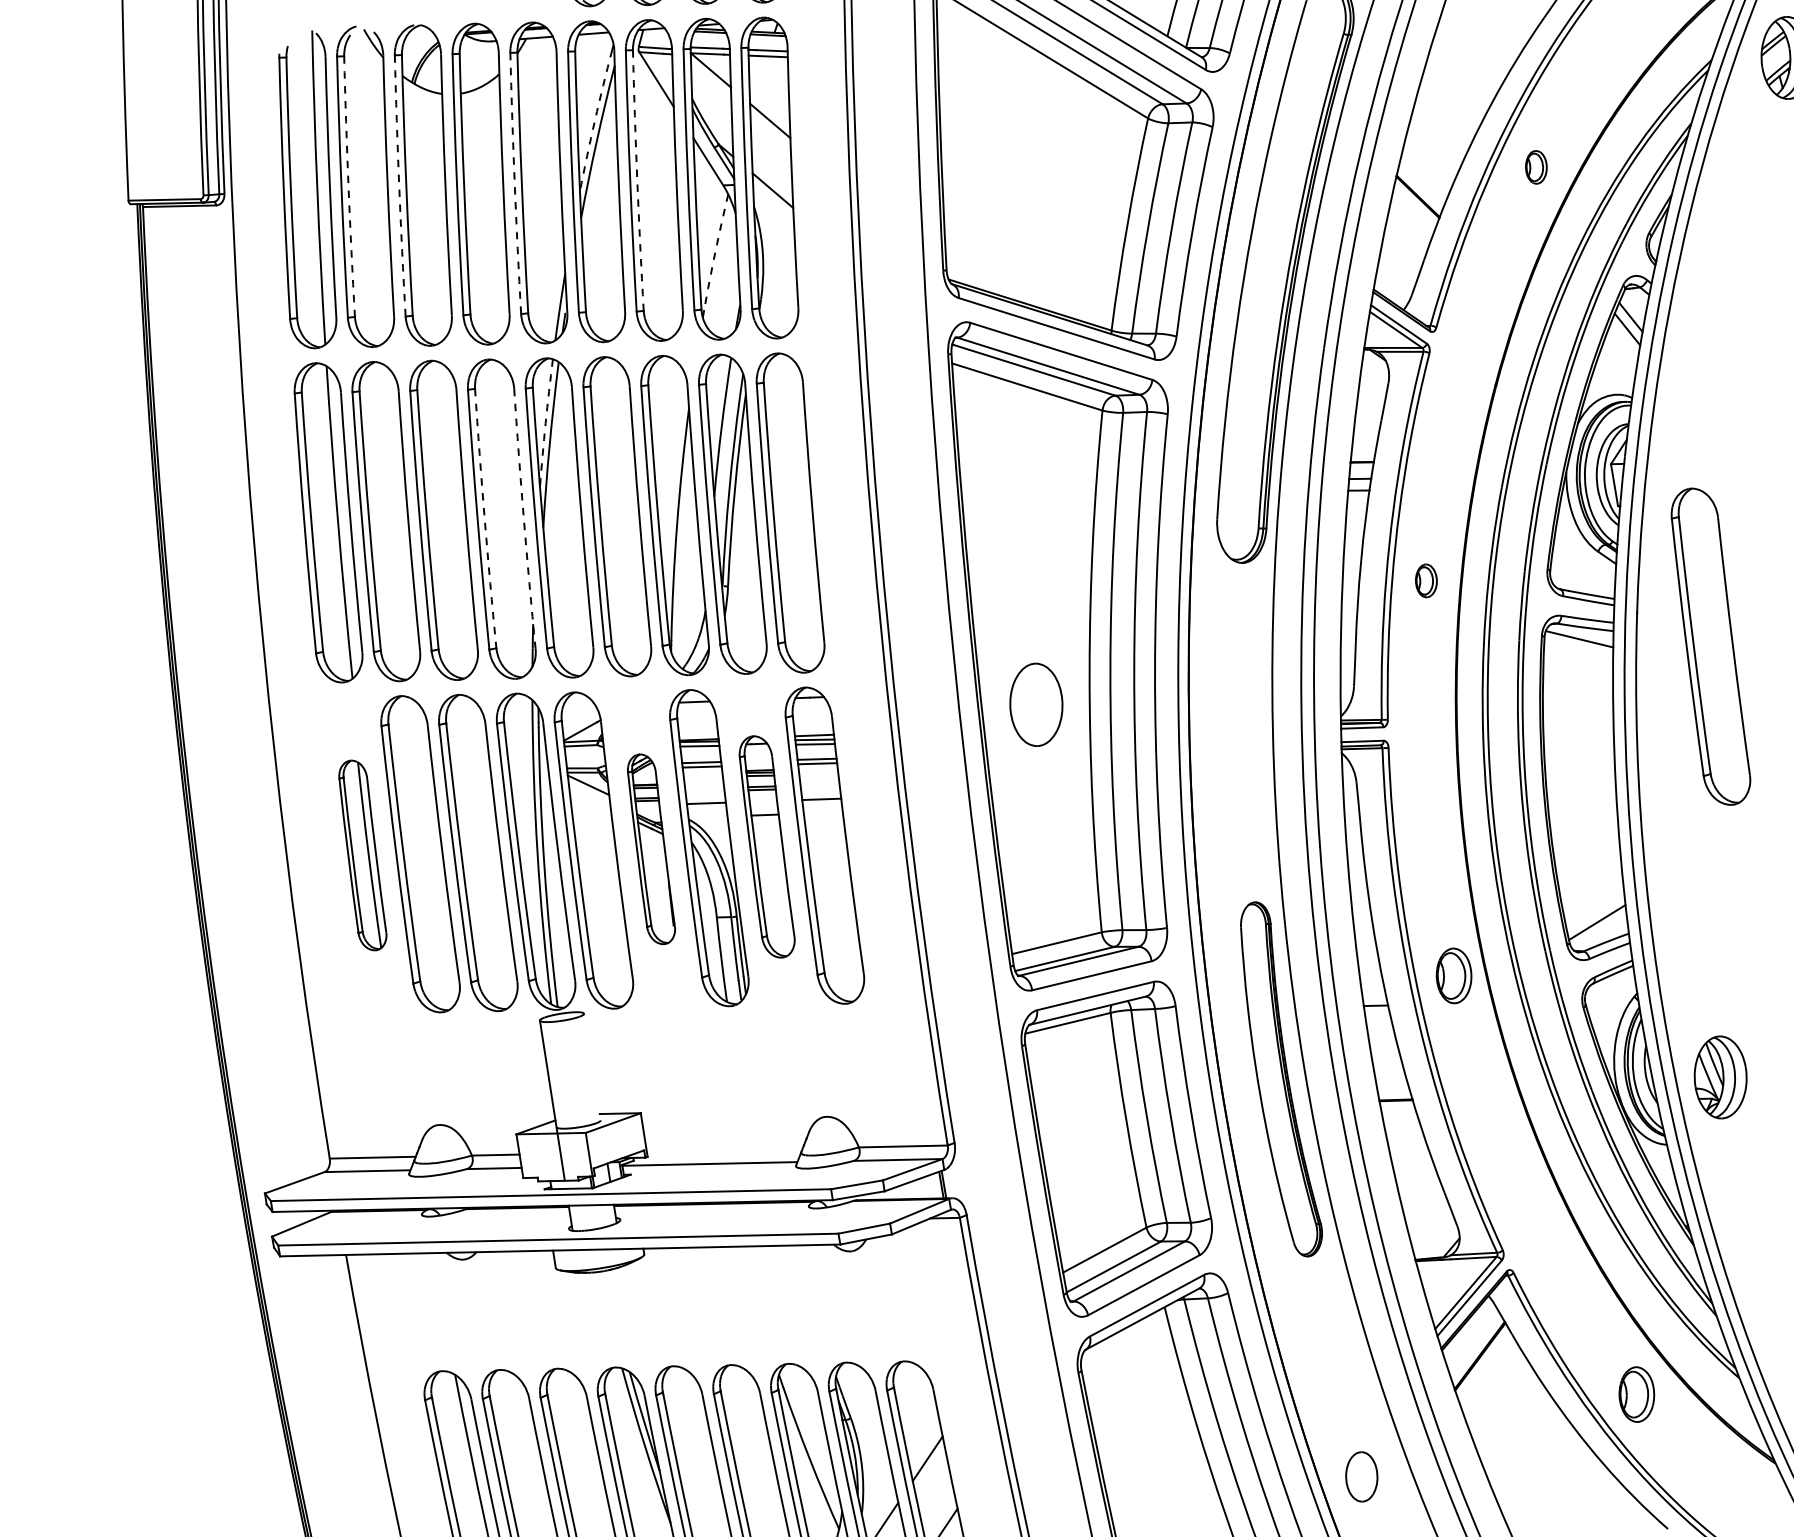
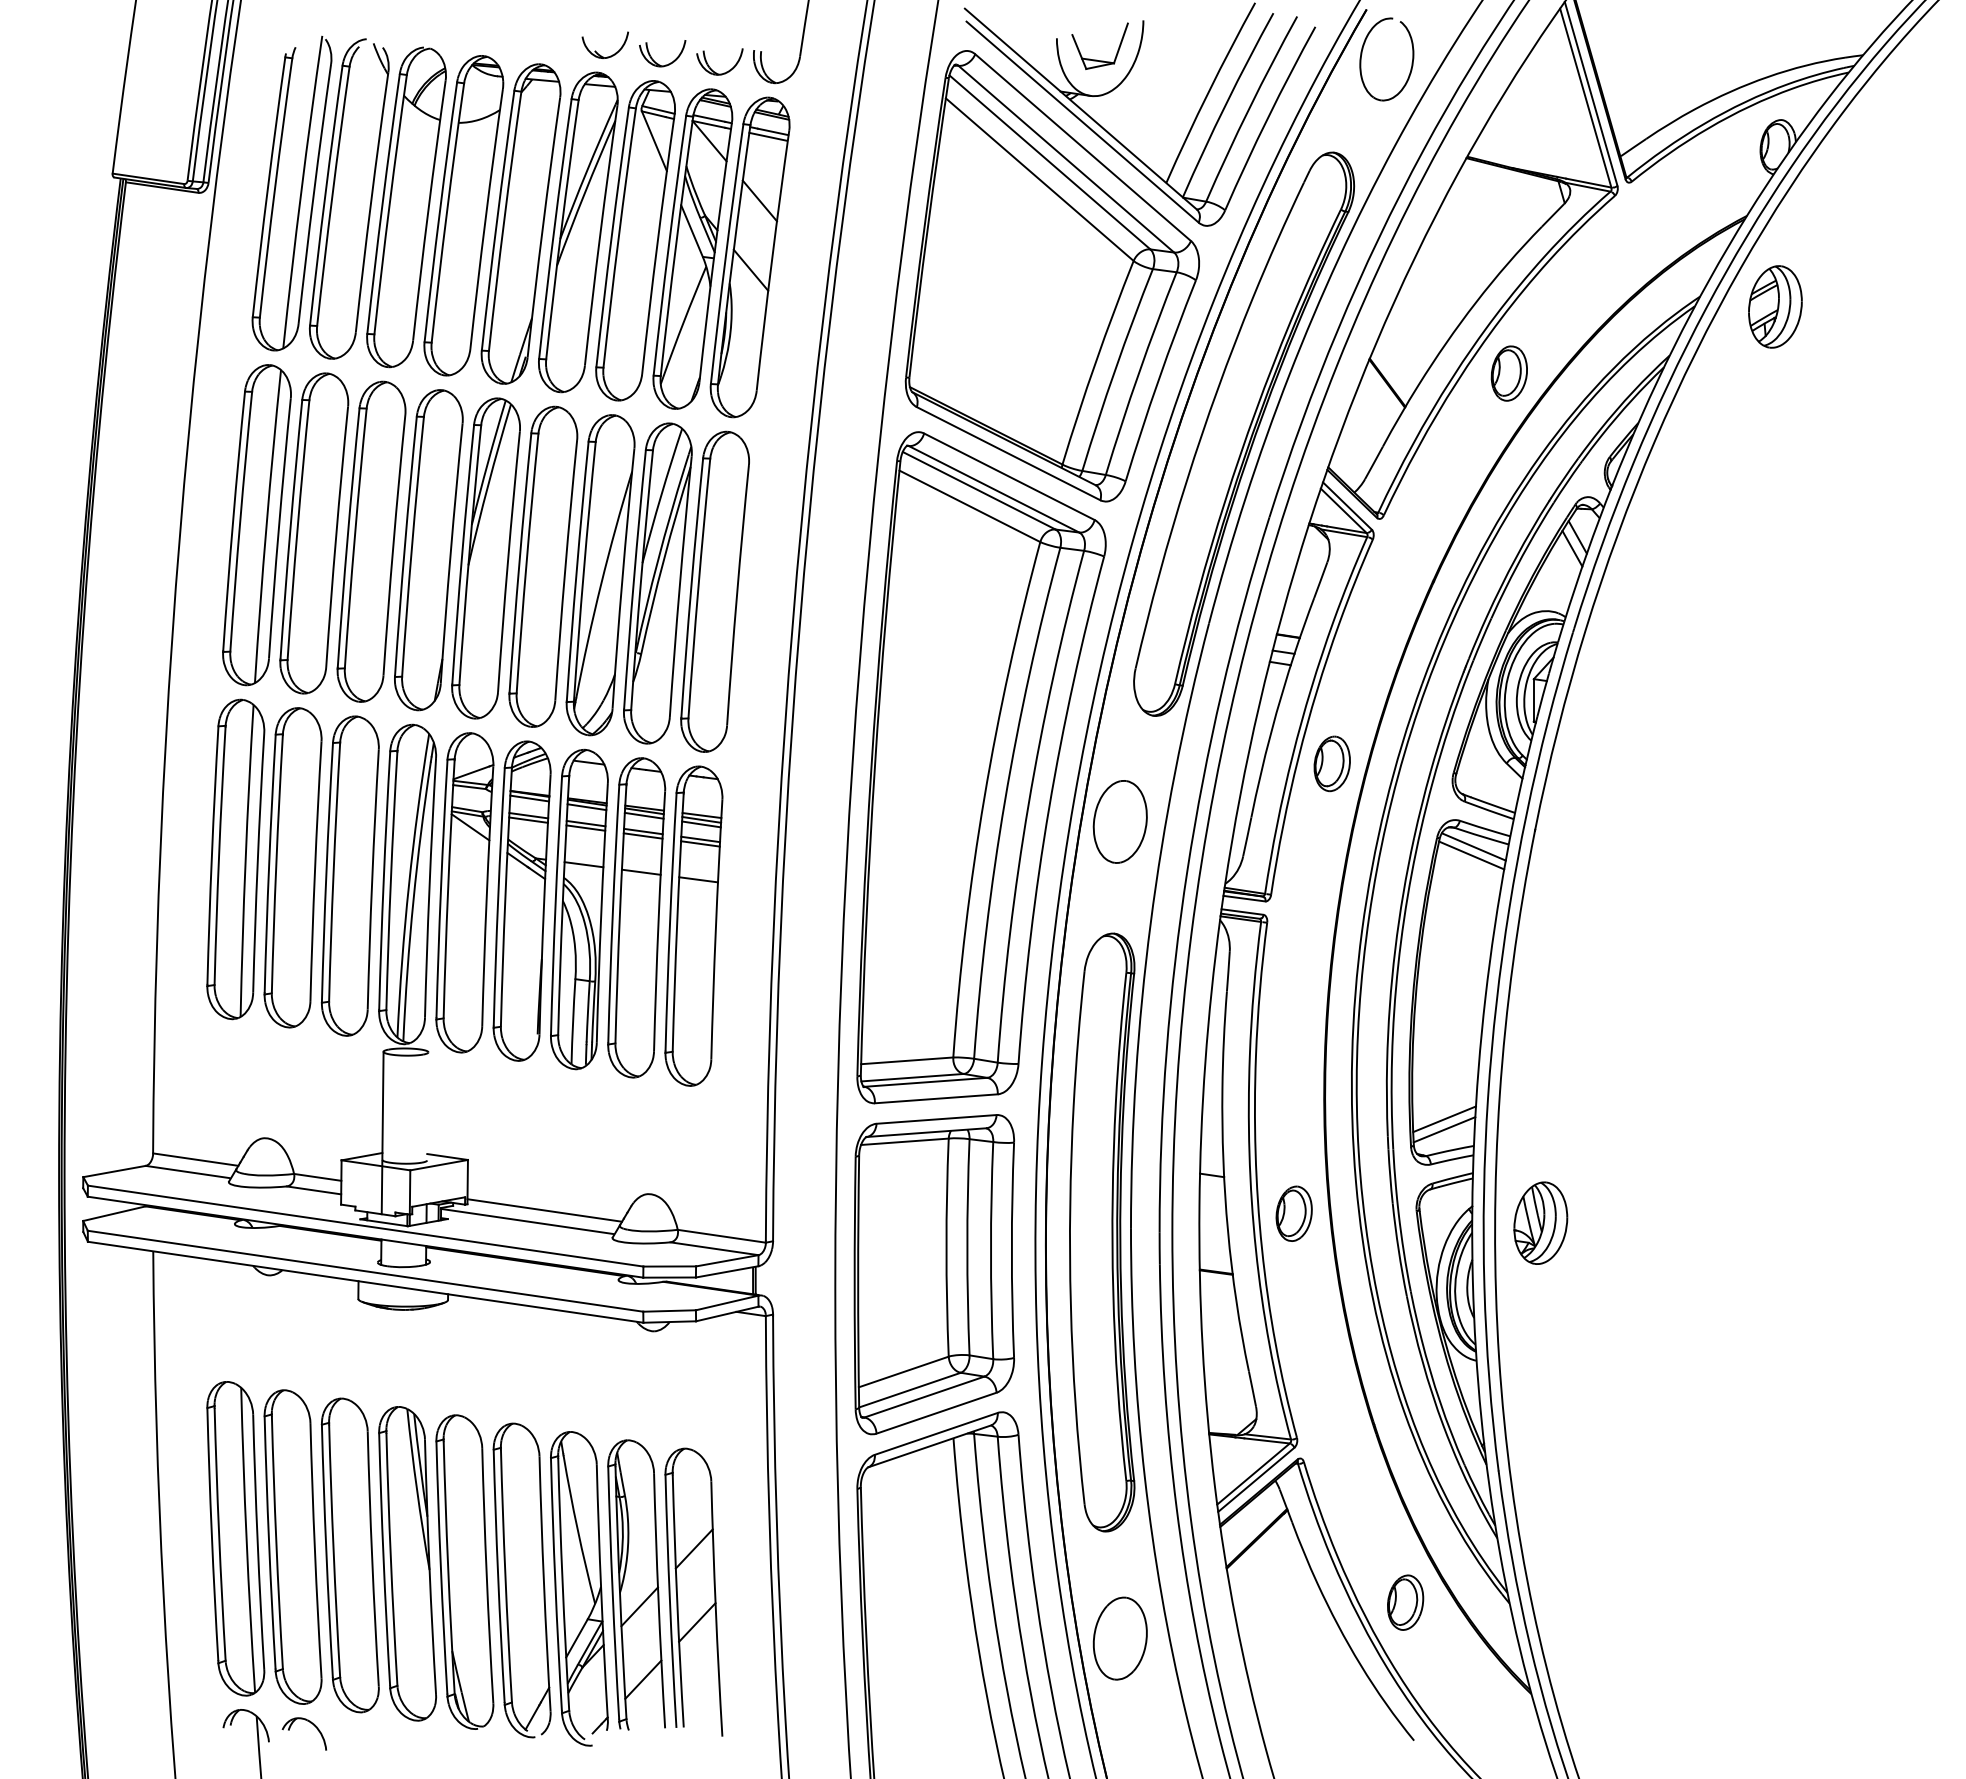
arc: (594, 120) -> (586, 171), dashed -> solid
part: (1535, 167) -> (1508, 373), size x1.67
arc: (637, 180) -> (618, 237), dashed -> solid
arc: (515, 183) -> (497, 220), dashed -> solid
arc: (399, 185) -> (382, 203), dashed -> solid
arc: (348, 186) -> (332, 196), dashed -> solid
arc: (715, 252) -> (684, 321), dashed -> solid
arc: (546, 423) -> (488, 462), dashed -> solid
arc: (485, 518) -> (412, 546), dashed -> solid
arc: (523, 518) -> (450, 553), dashed -> solid
part: (1425, 580) -> (1331, 763), size x1.67
part: (1709, 646) -> (1601, 875), removed
line: (1578, 648) -> (1471, 855), added
part: (1035, 704) -> (1119, 821), moved
part: (766, 846) -> (636, 917), size x1.43
part: (650, 848) -> (521, 900), size x1.67
part: (362, 855) -> (235, 859), size x1.67
line: (1595, 912) -> (1444, 1119), added
part: (1453, 975) -> (1293, 1213), moved
part: (1720, 1076) -> (1540, 1222), moved
part: (1277, 1080) -> (1102, 1232), size x1.67
line: (724, 1150) -> (544, 1210), added
part: (1361, 1476) -> (1119, 1638), size x1.67

